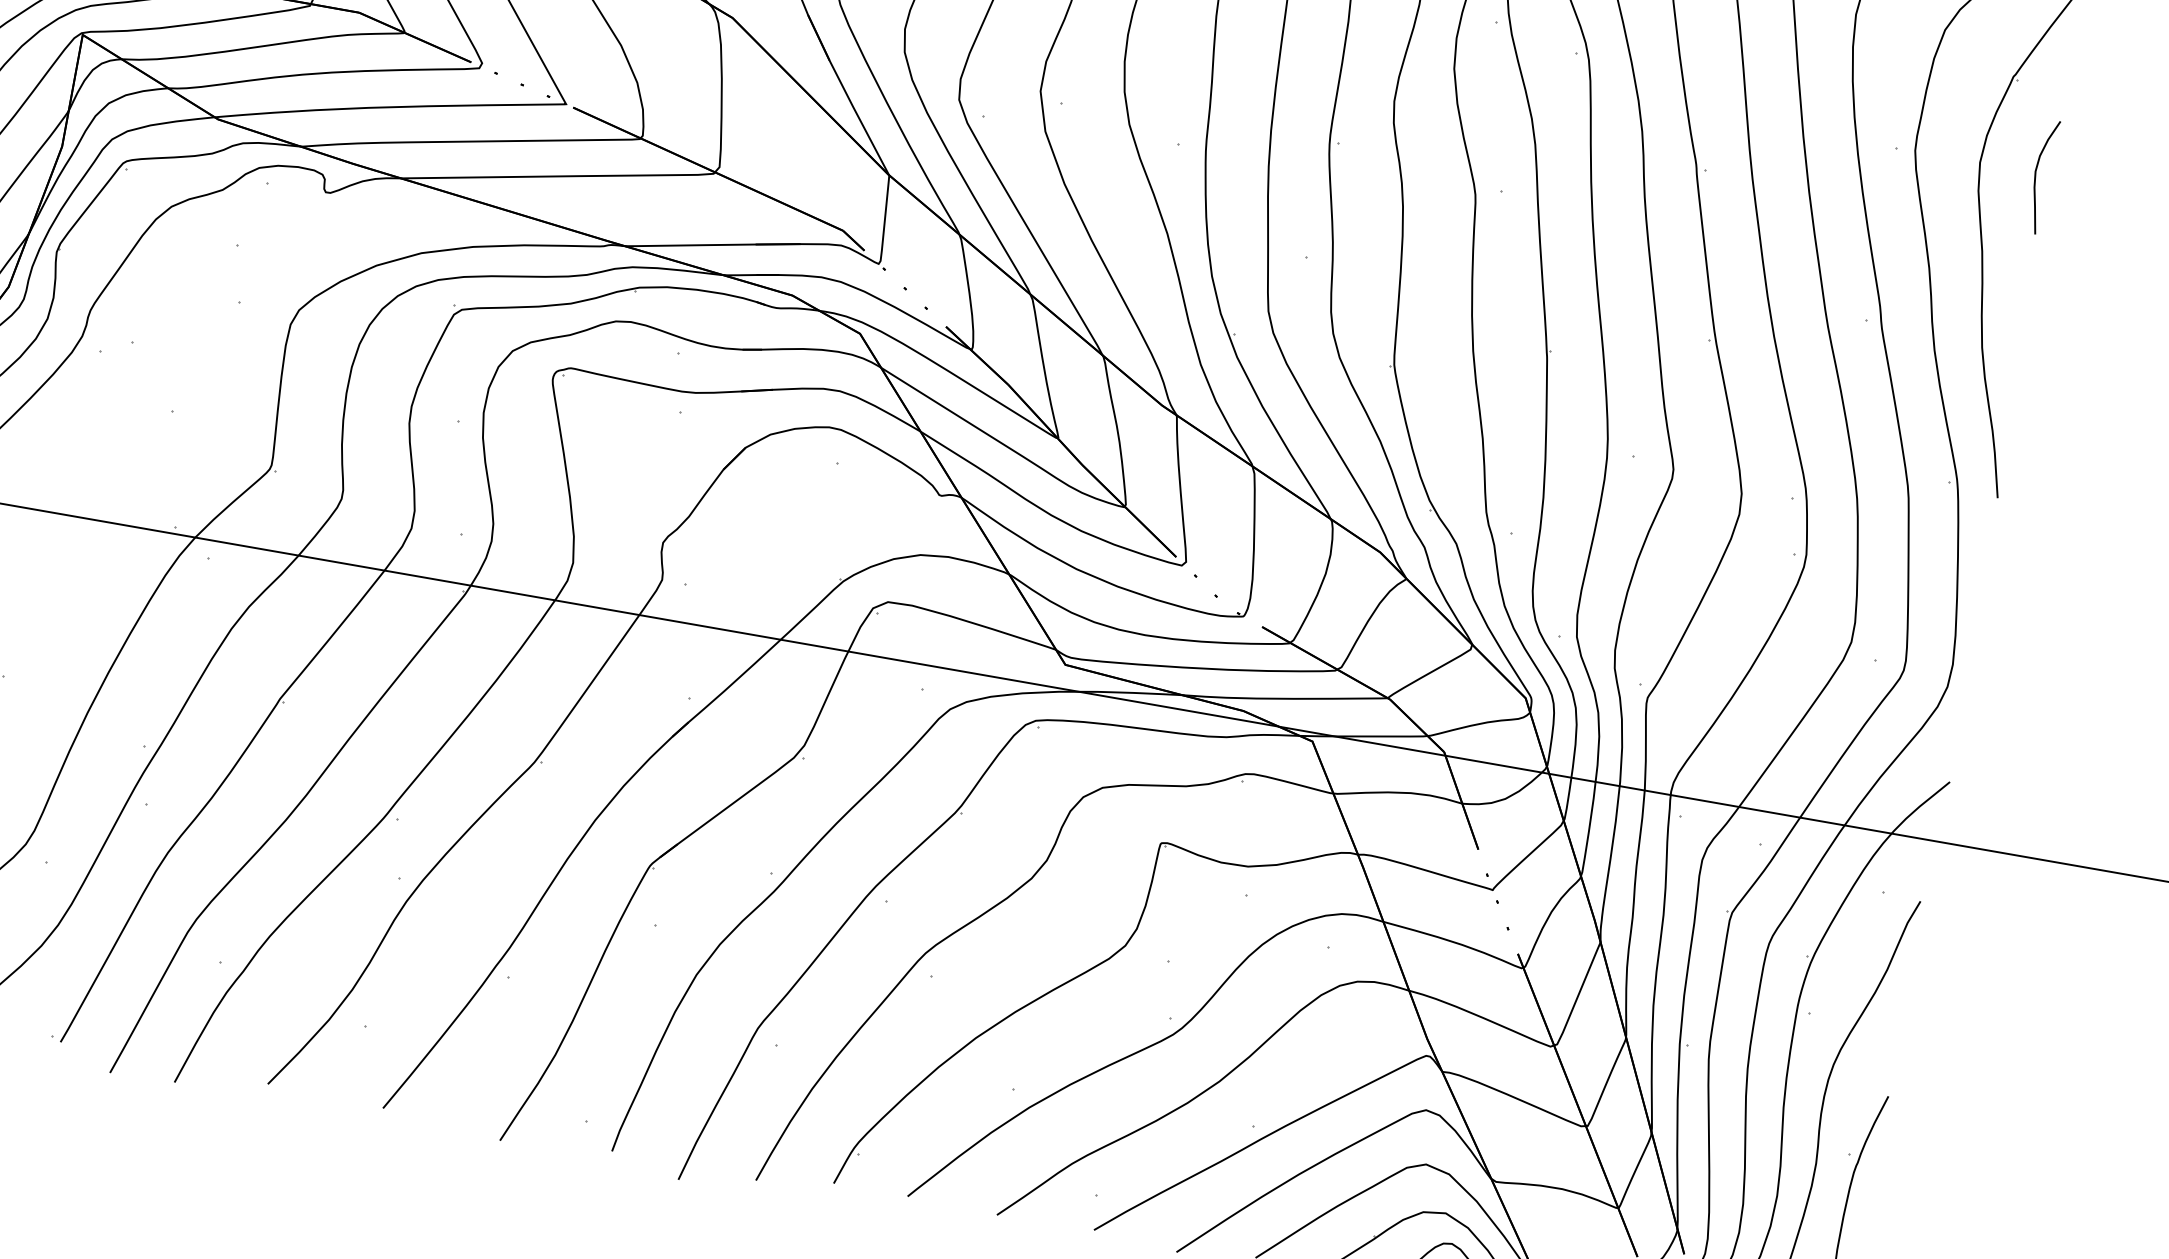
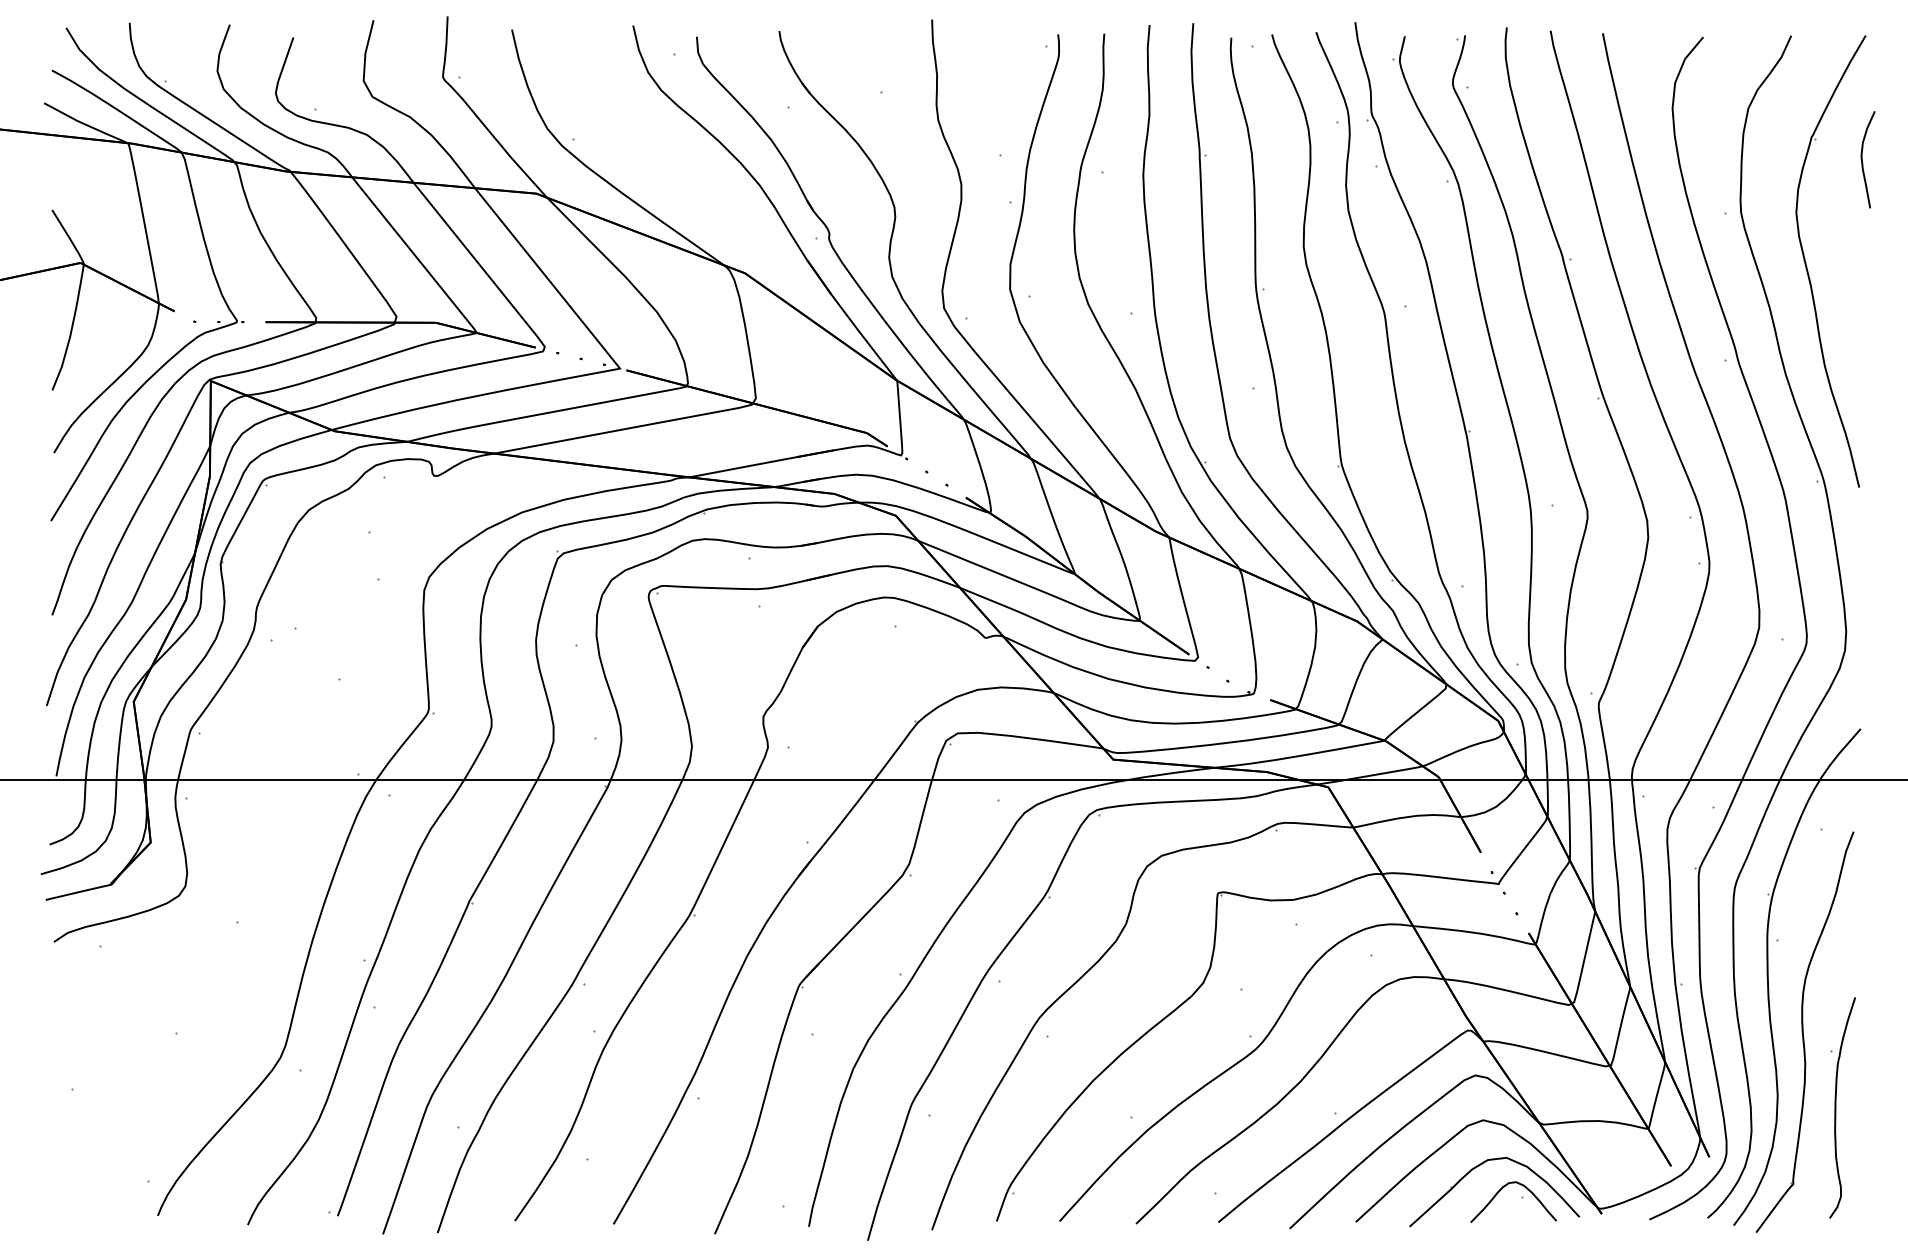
curve: (2036, 175) -> (1862, 159), moved

